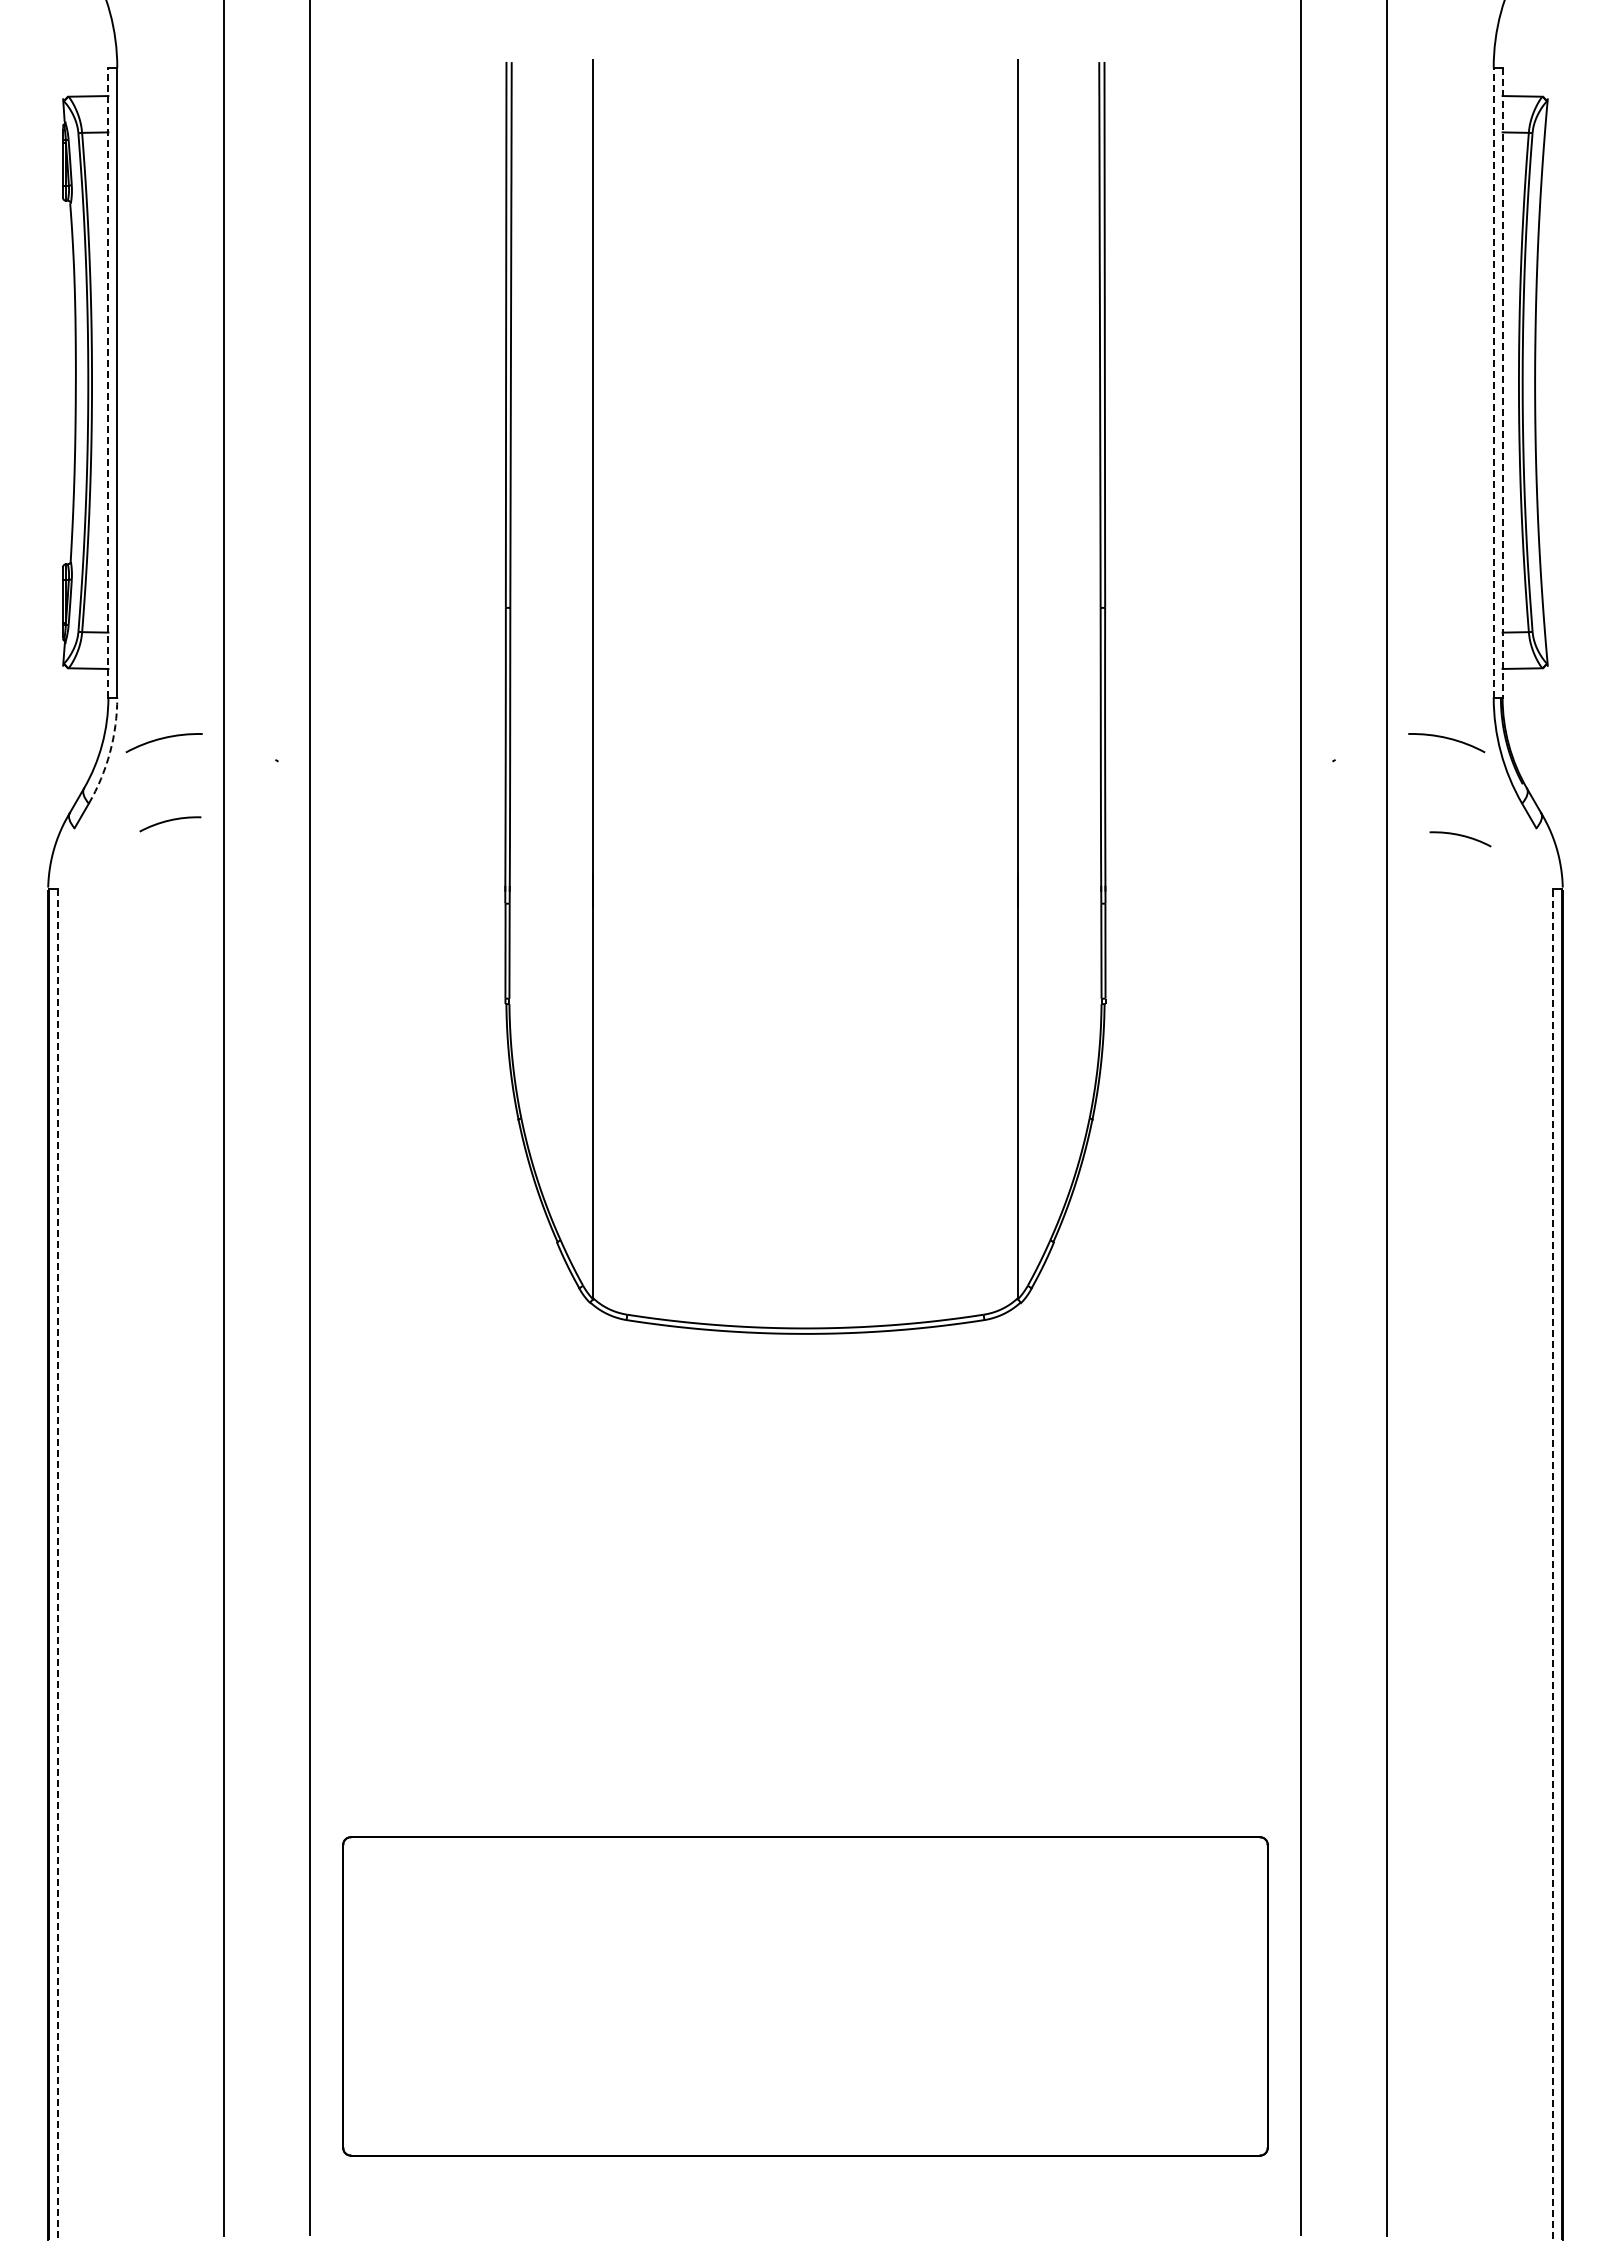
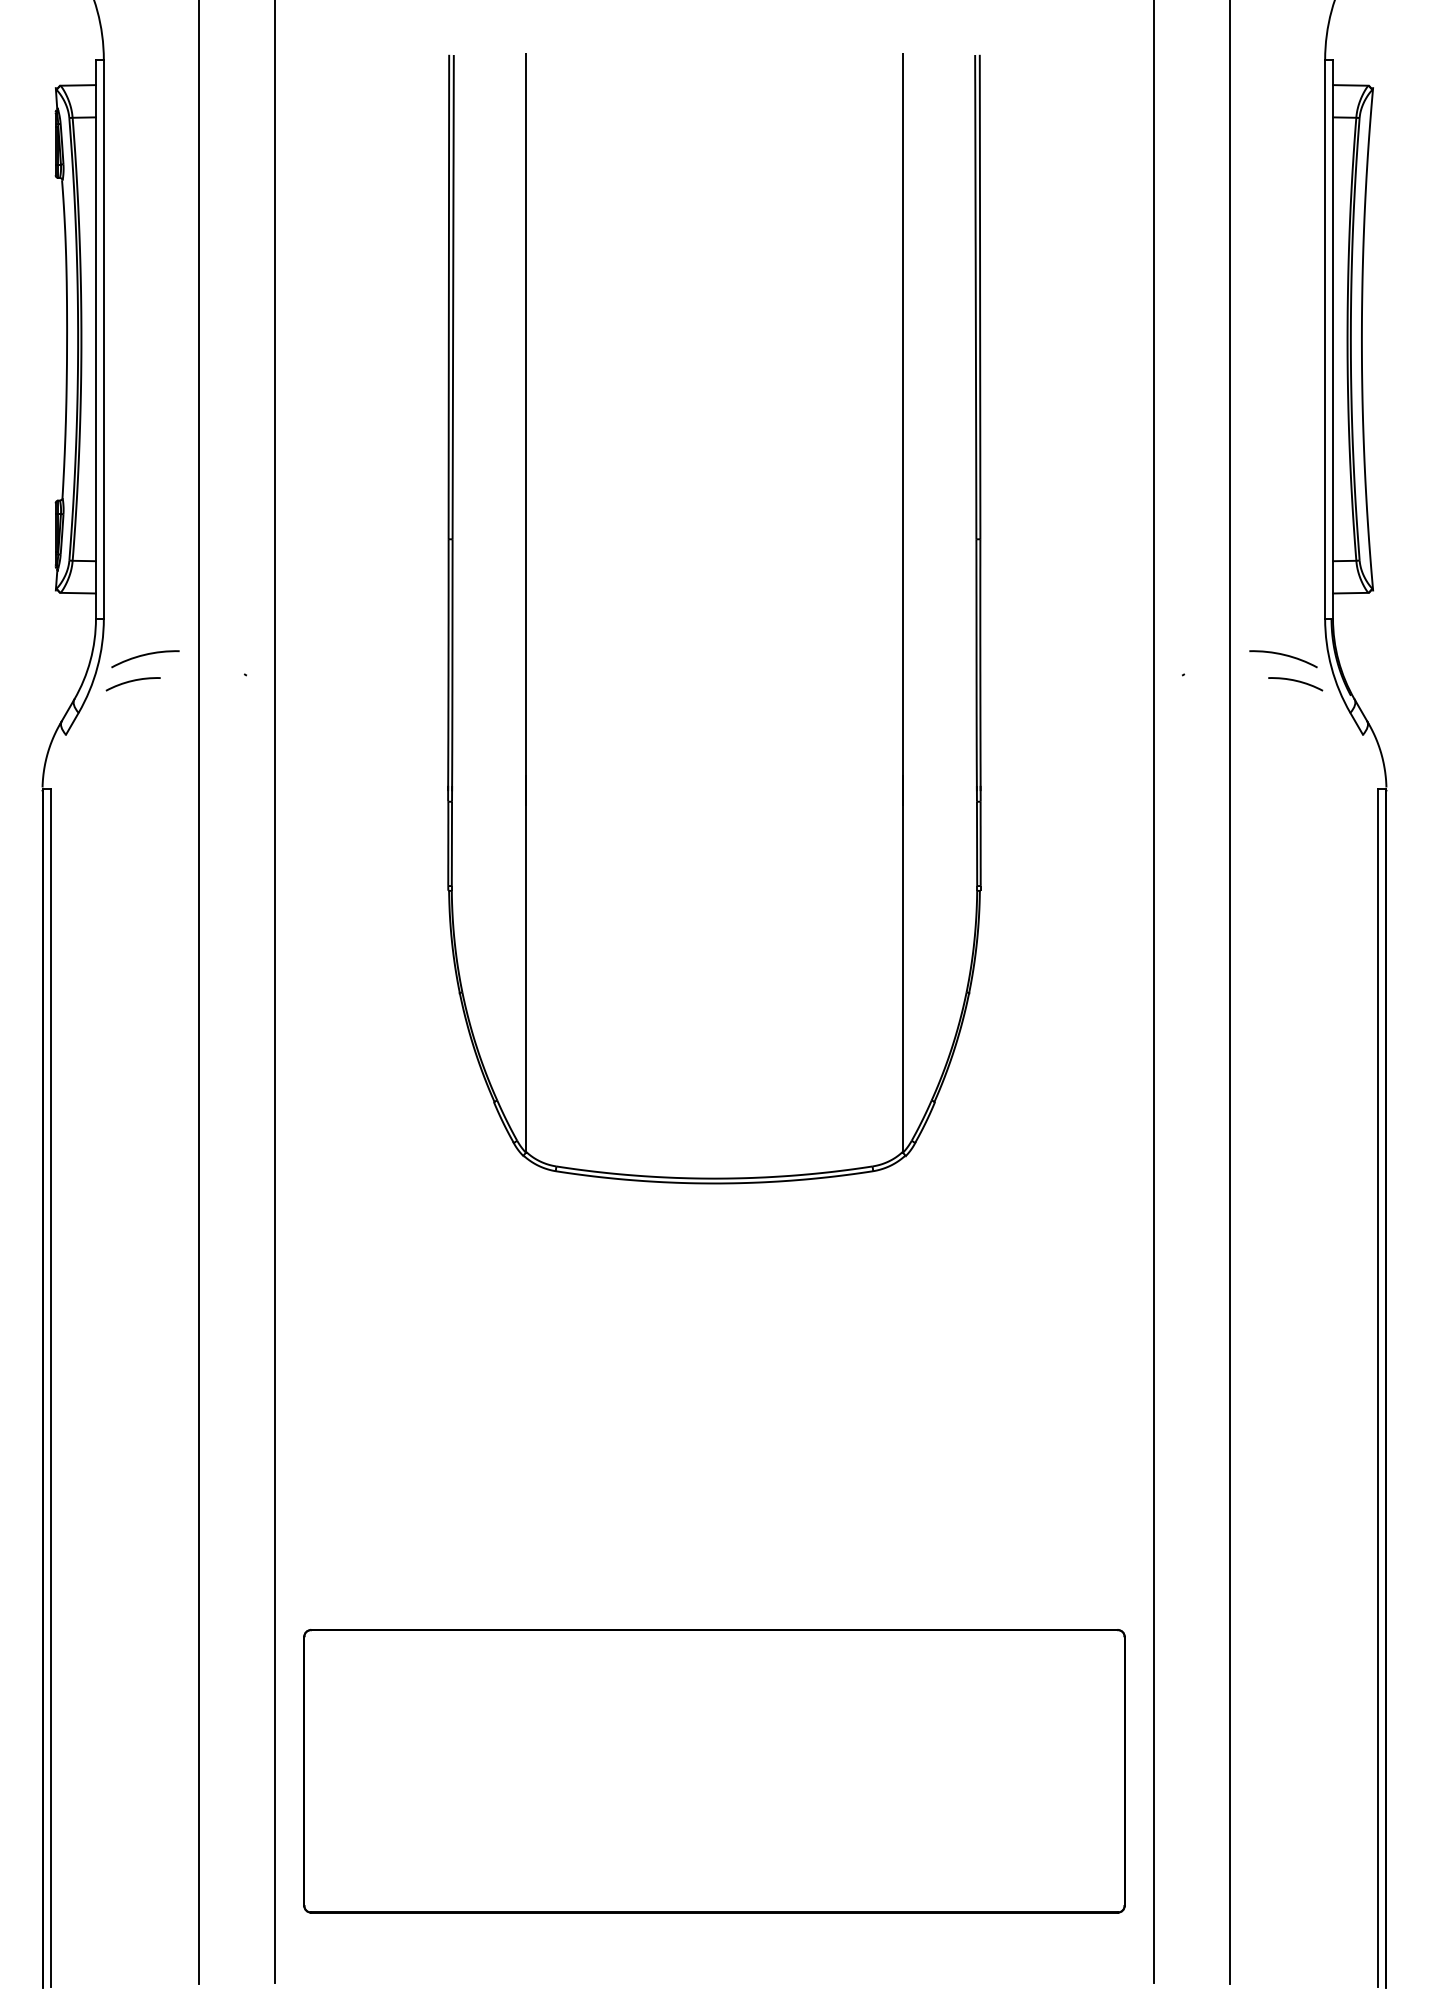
line: (108, 382) -> (96, 339), dashed -> solid
line: (1493, 382) -> (1324, 339), dashed -> solid
line: (1502, 382) -> (1332, 339), dashed -> solid
arc: (110, 752) -> (97, 667), dashed -> solid
curve: (170, 821) -> (133, 681), moved
curve: (1460, 836) -> (1295, 681), moved
line: (58, 1564) -> (51, 1388), dashed -> solid
line: (1552, 1564) -> (1377, 1388), dashed -> solid

